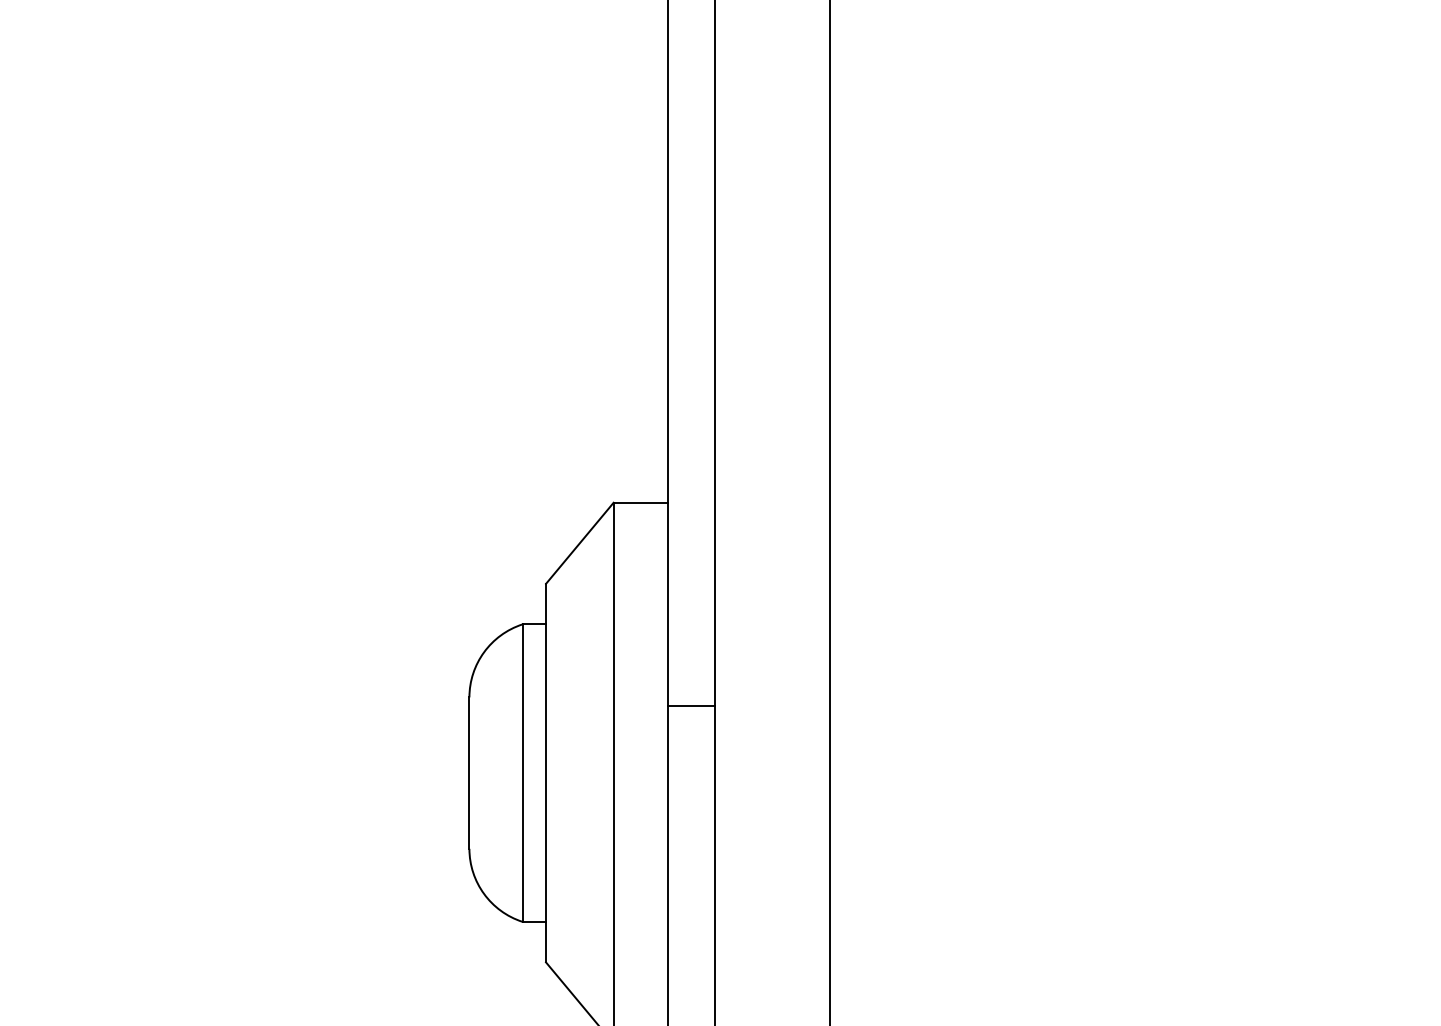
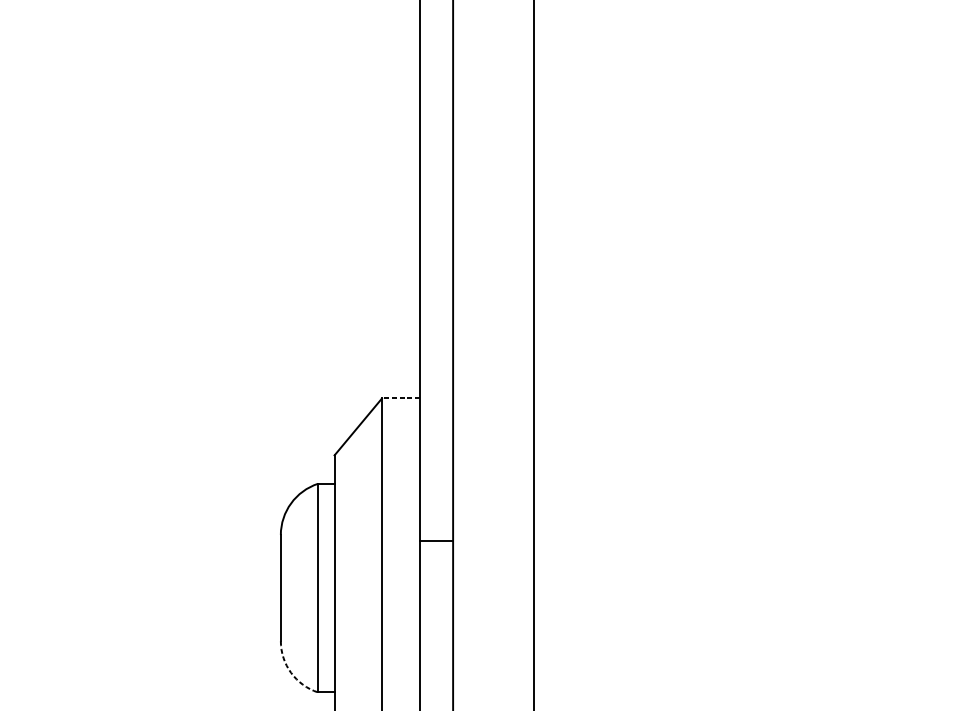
line: (640, 502) -> (400, 398), solid -> dashed
arc: (484, 893) -> (291, 672), solid -> dashed

